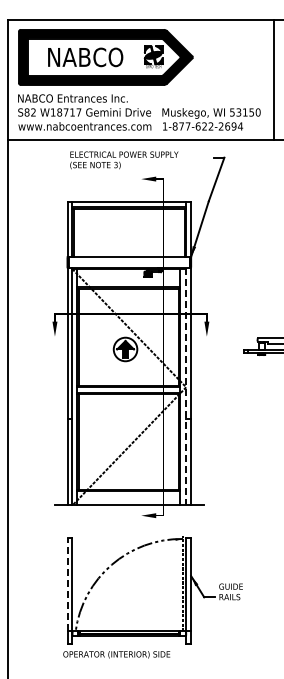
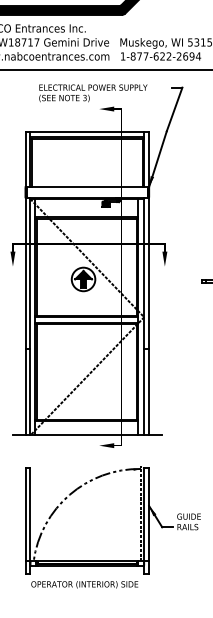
text: (124, 160) -> (93, 93), moved
line: (186, 386) -> (144, 316), dashed -> solid
line: (67, 584) -> (25, 514), dashed -> solid
text: (116, 654) -> (84, 584), moved

